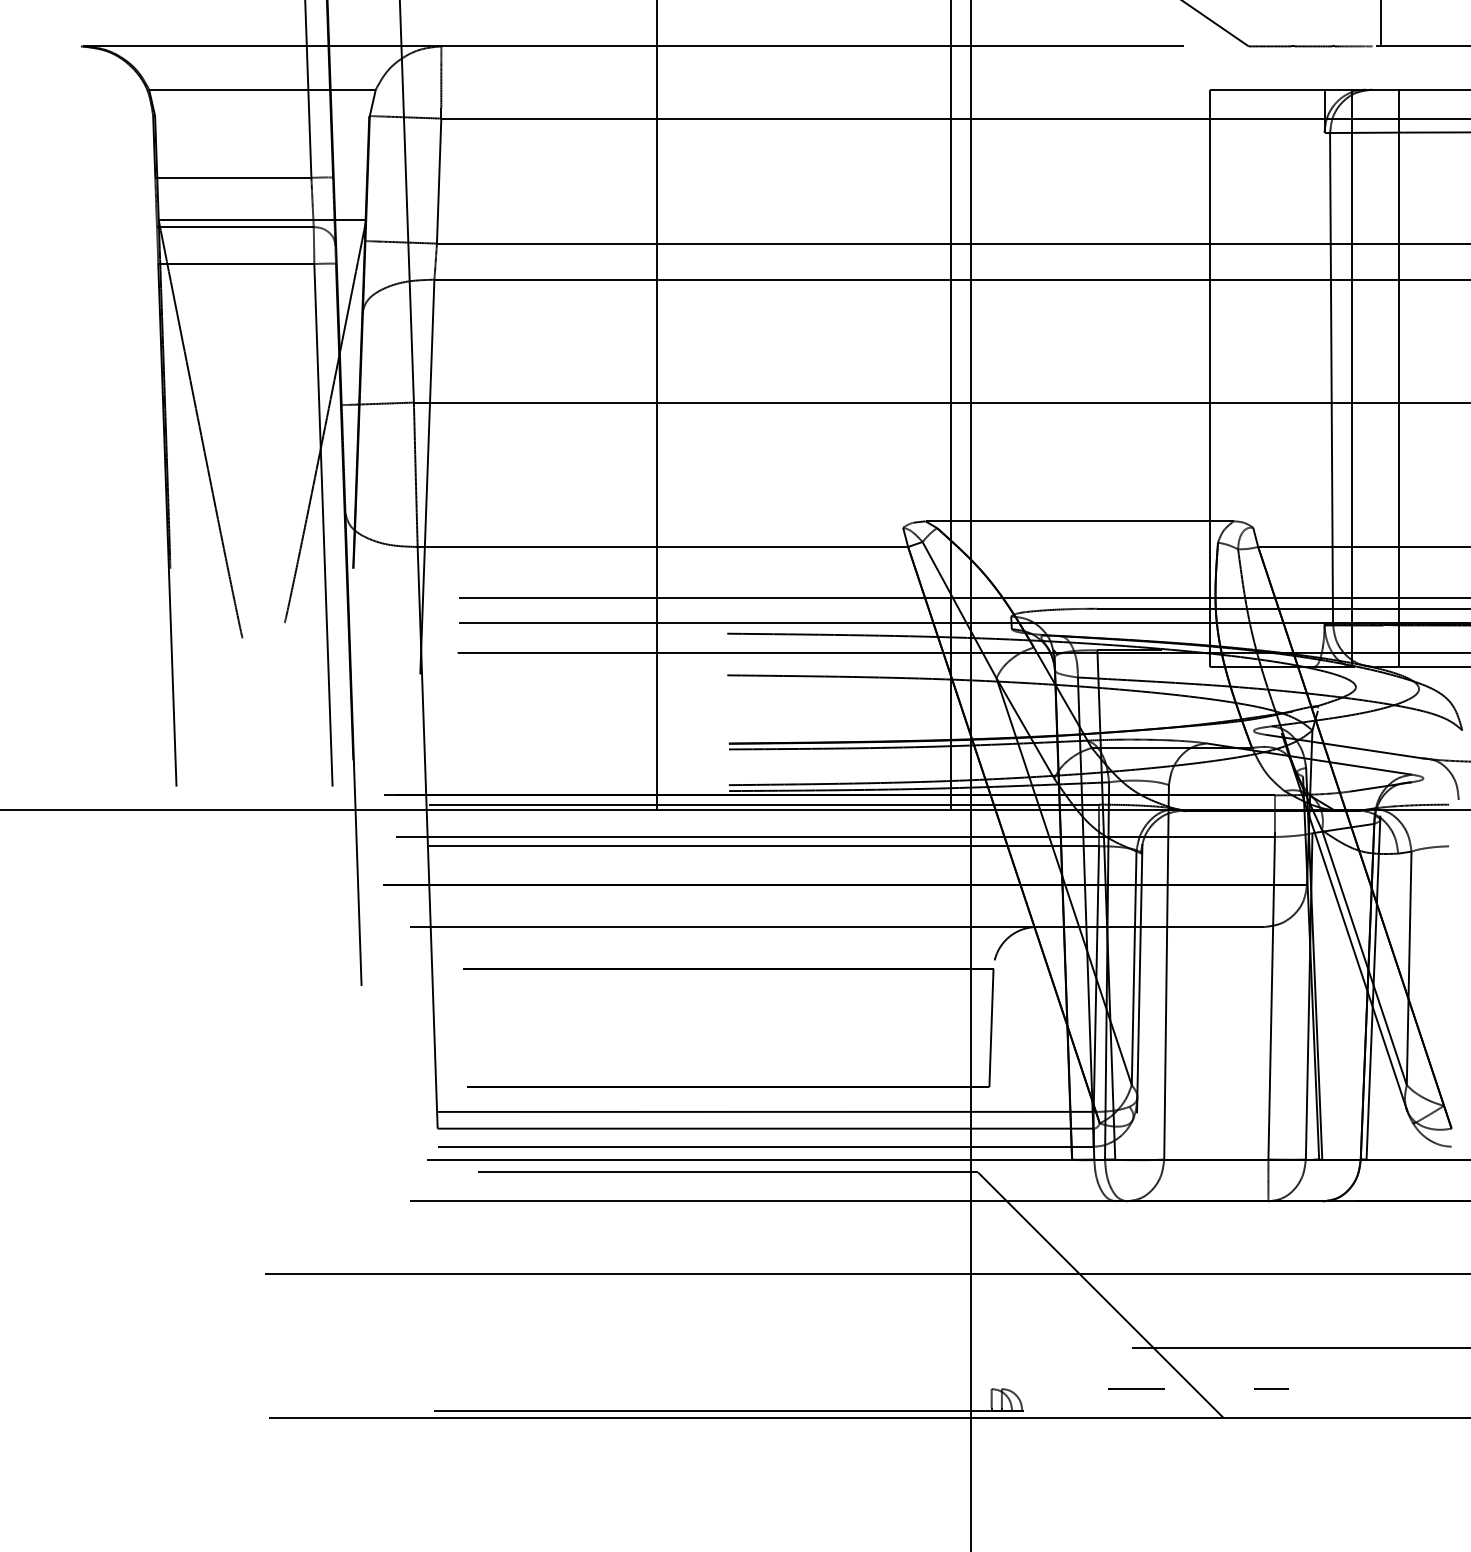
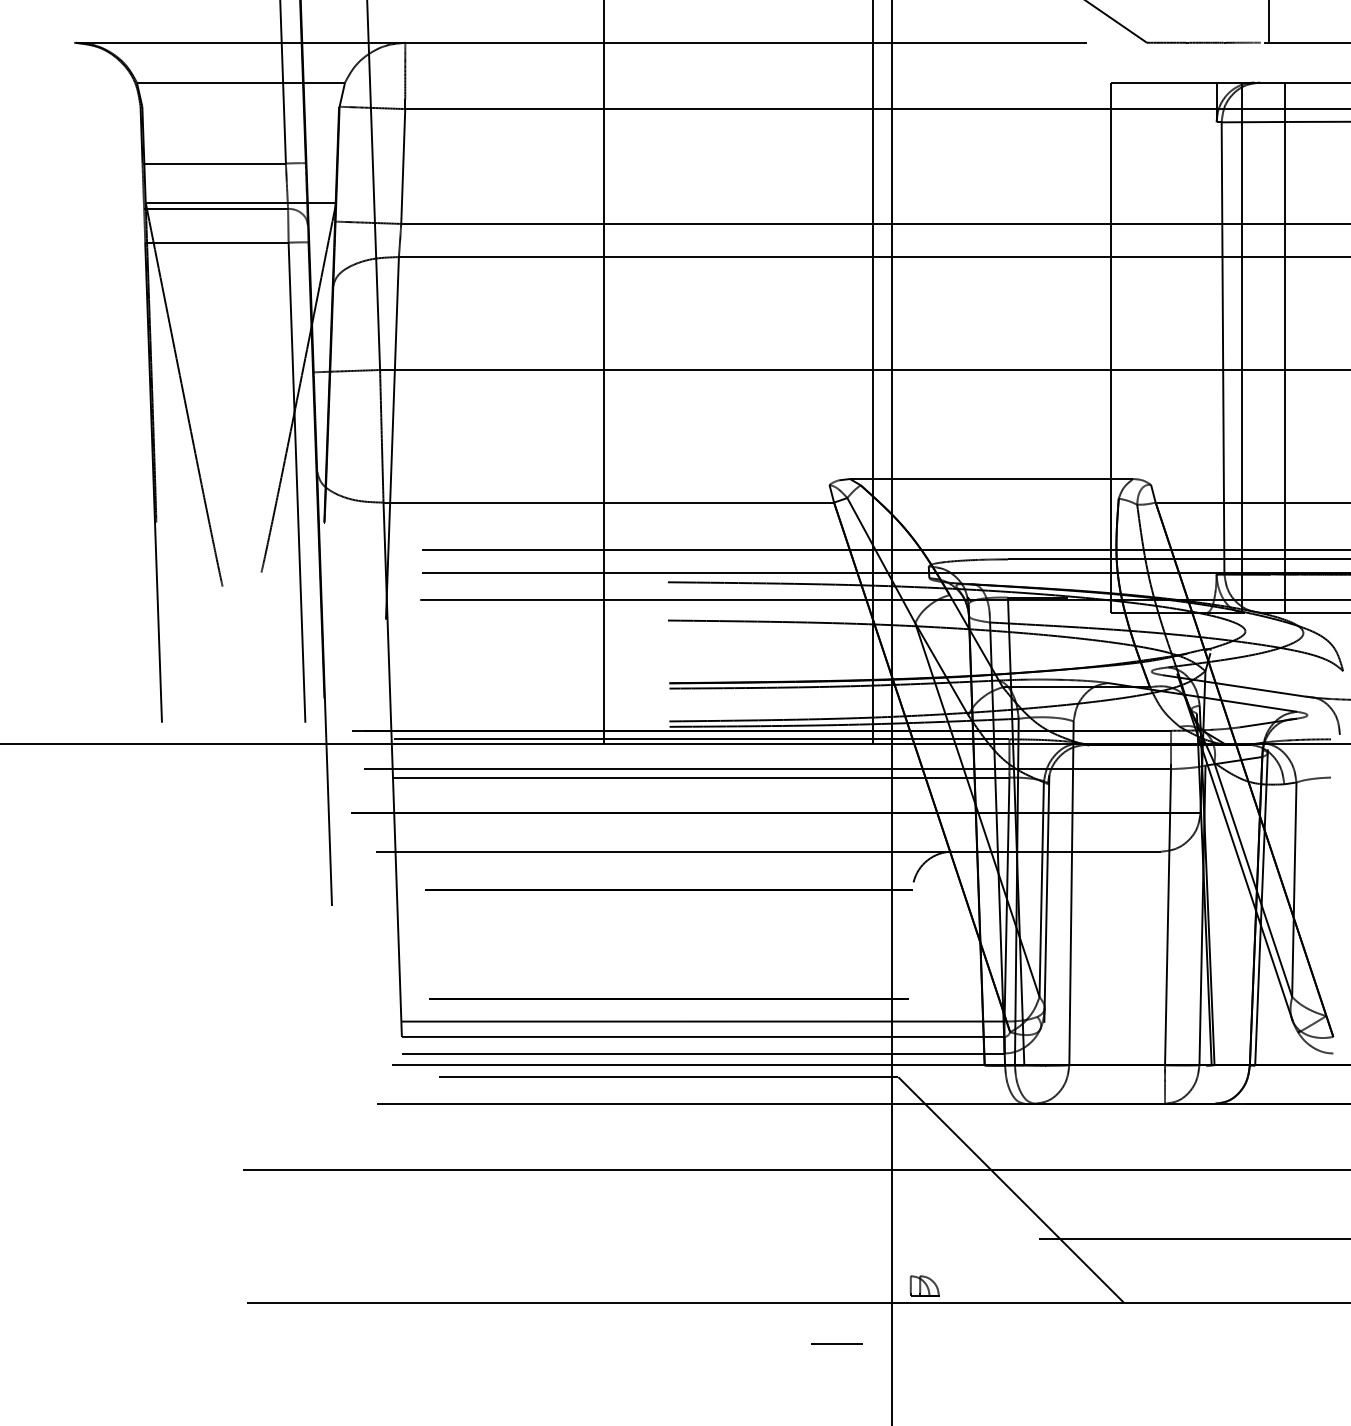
line: (991, 1028) -> (910, 944), removed
line: (1136, 1388) -> (836, 1343), moved
line: (1271, 1388) -> (1167, 1275), removed
line: (718, 1411) -> (659, 1296), removed

